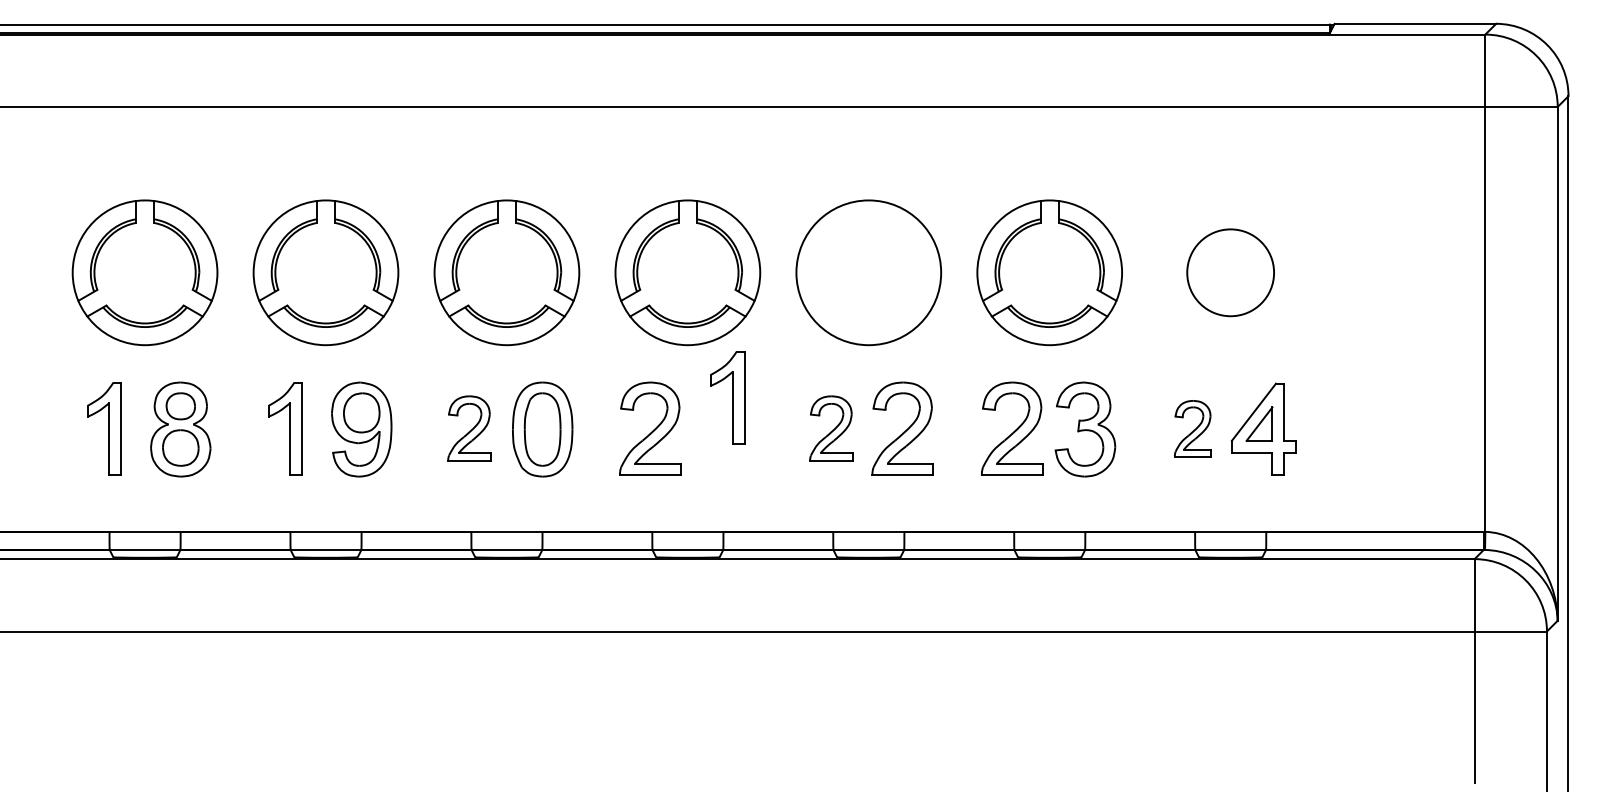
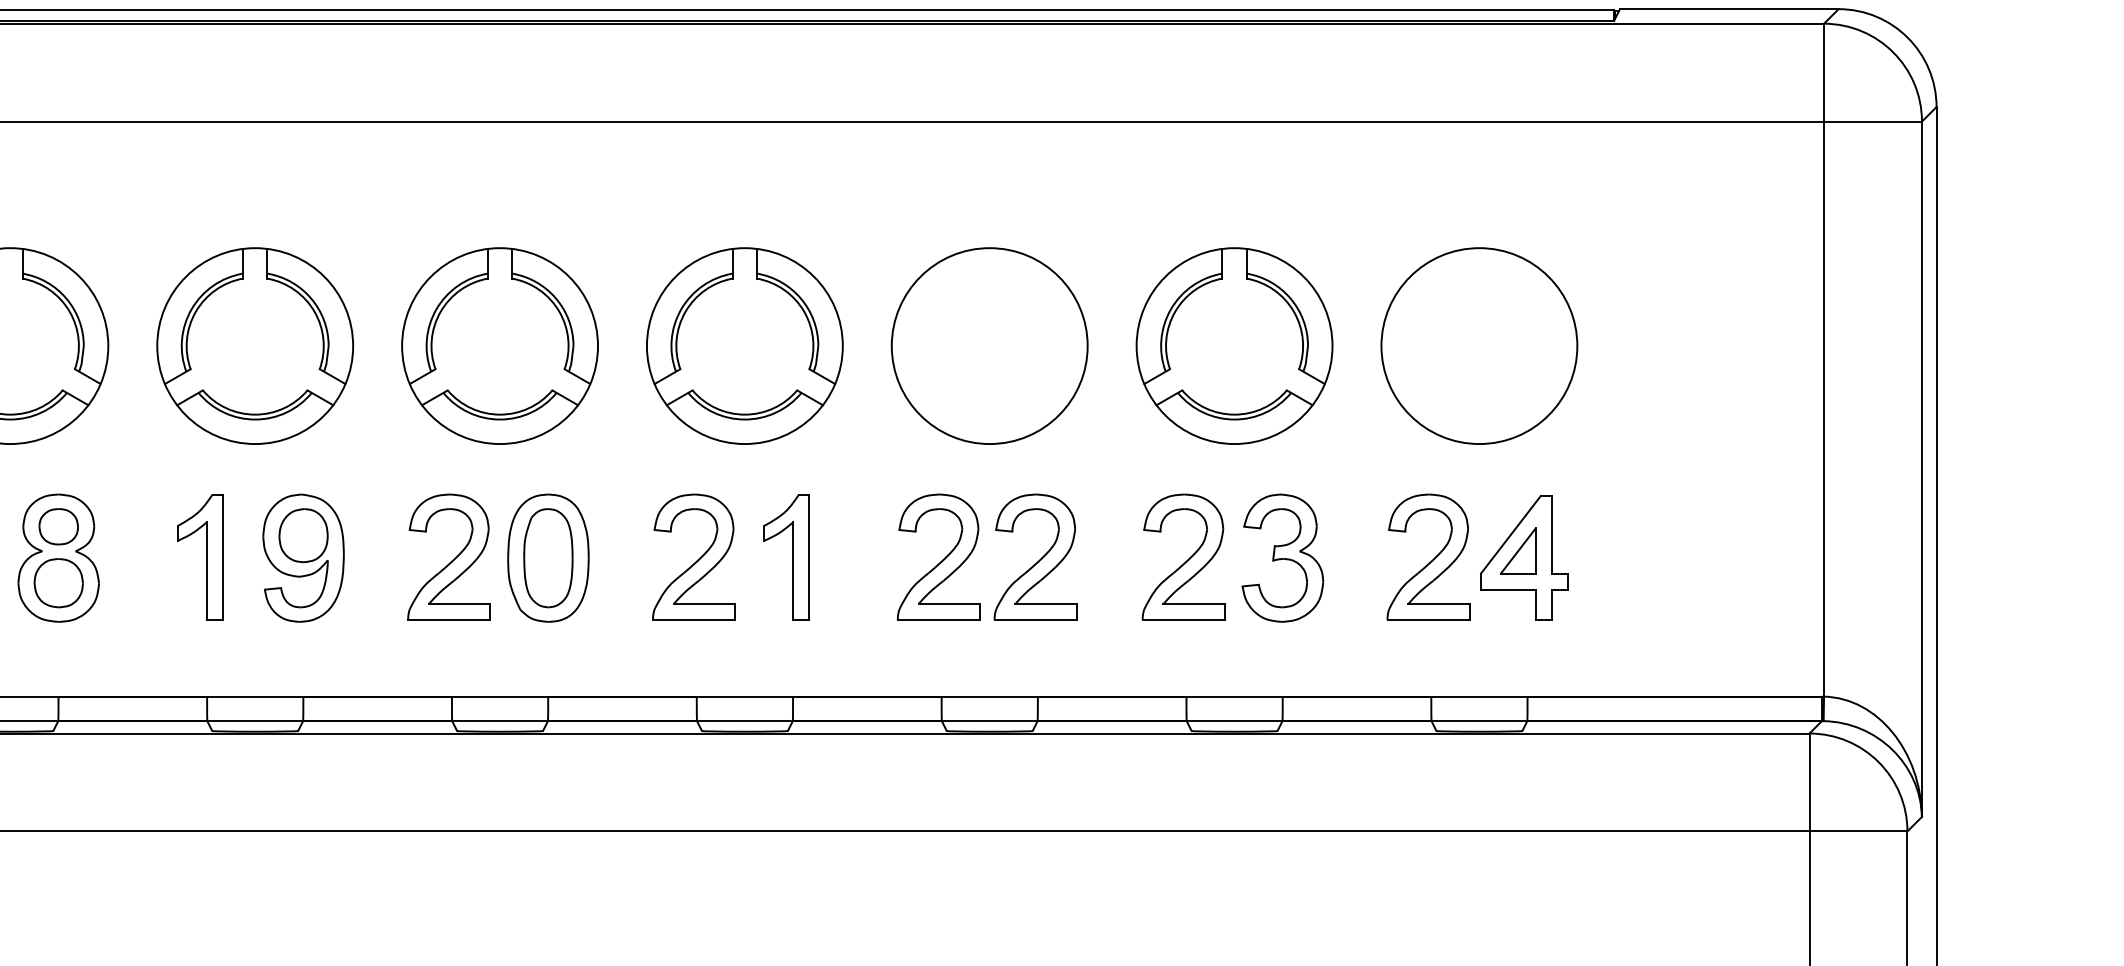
circle: (1230, 272) -> (1479, 345), size x1.67
part: (727, 397) -> (786, 556), moved
part: (469, 428) -> (449, 556), size x1.43
part: (831, 428) -> (939, 556), size x1.43
part: (1192, 428) -> (1427, 556), size x1.67

